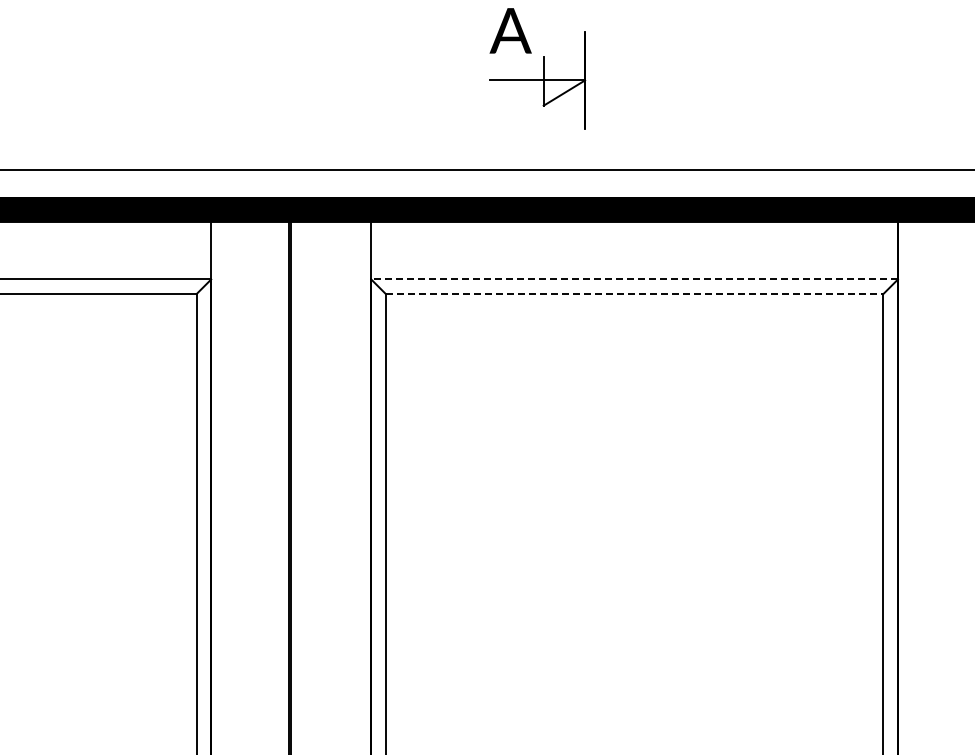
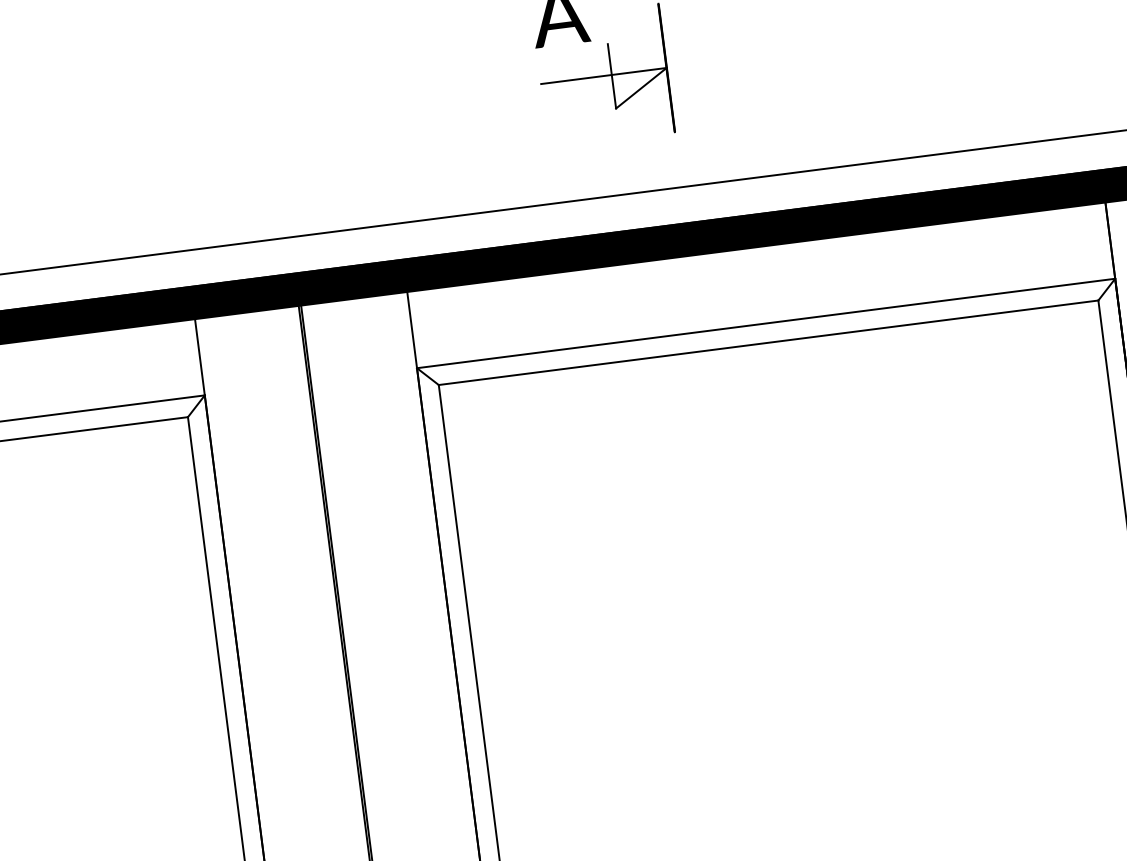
line: (634, 279) -> (765, 323), dashed -> solid
line: (634, 294) -> (768, 343), dashed -> solid

